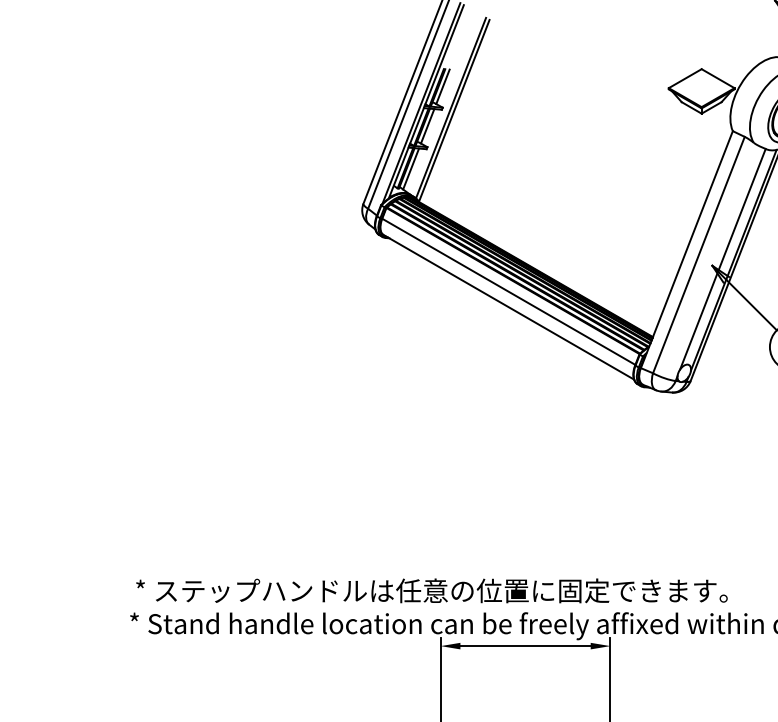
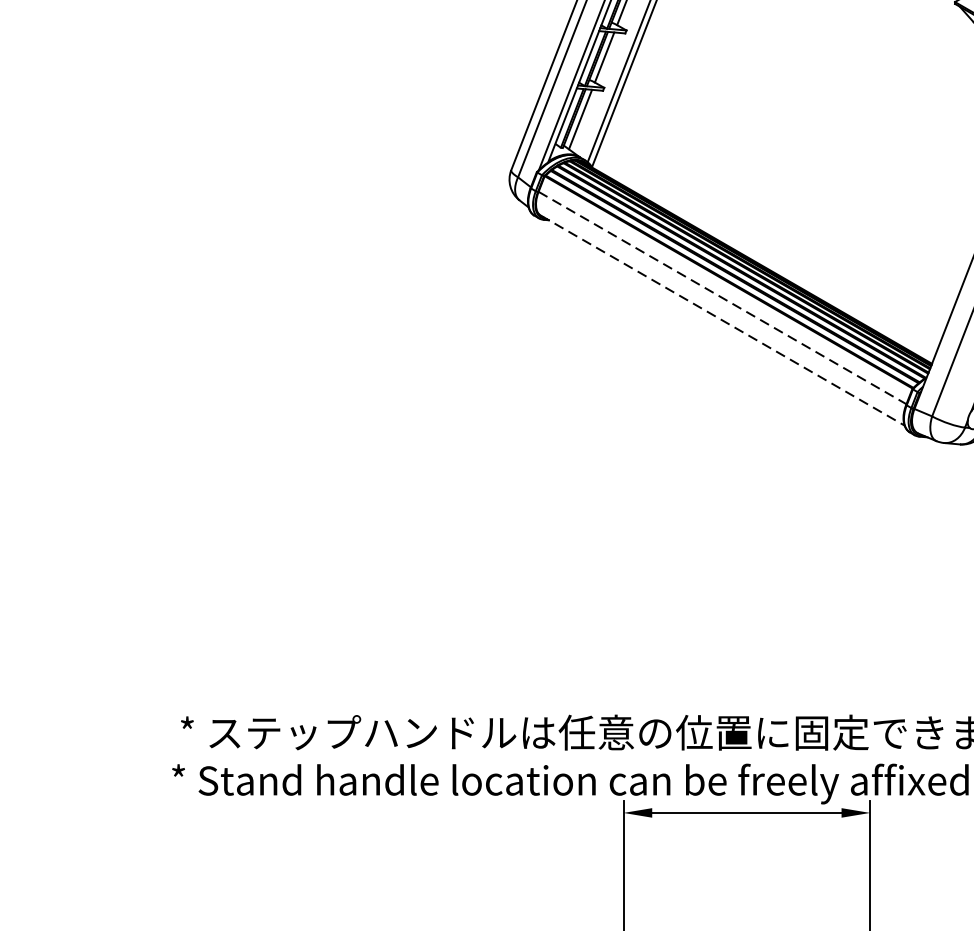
line: (509, 292) -> (723, 299), solid -> dashed
line: (508, 307) -> (722, 320), solid -> dashed

